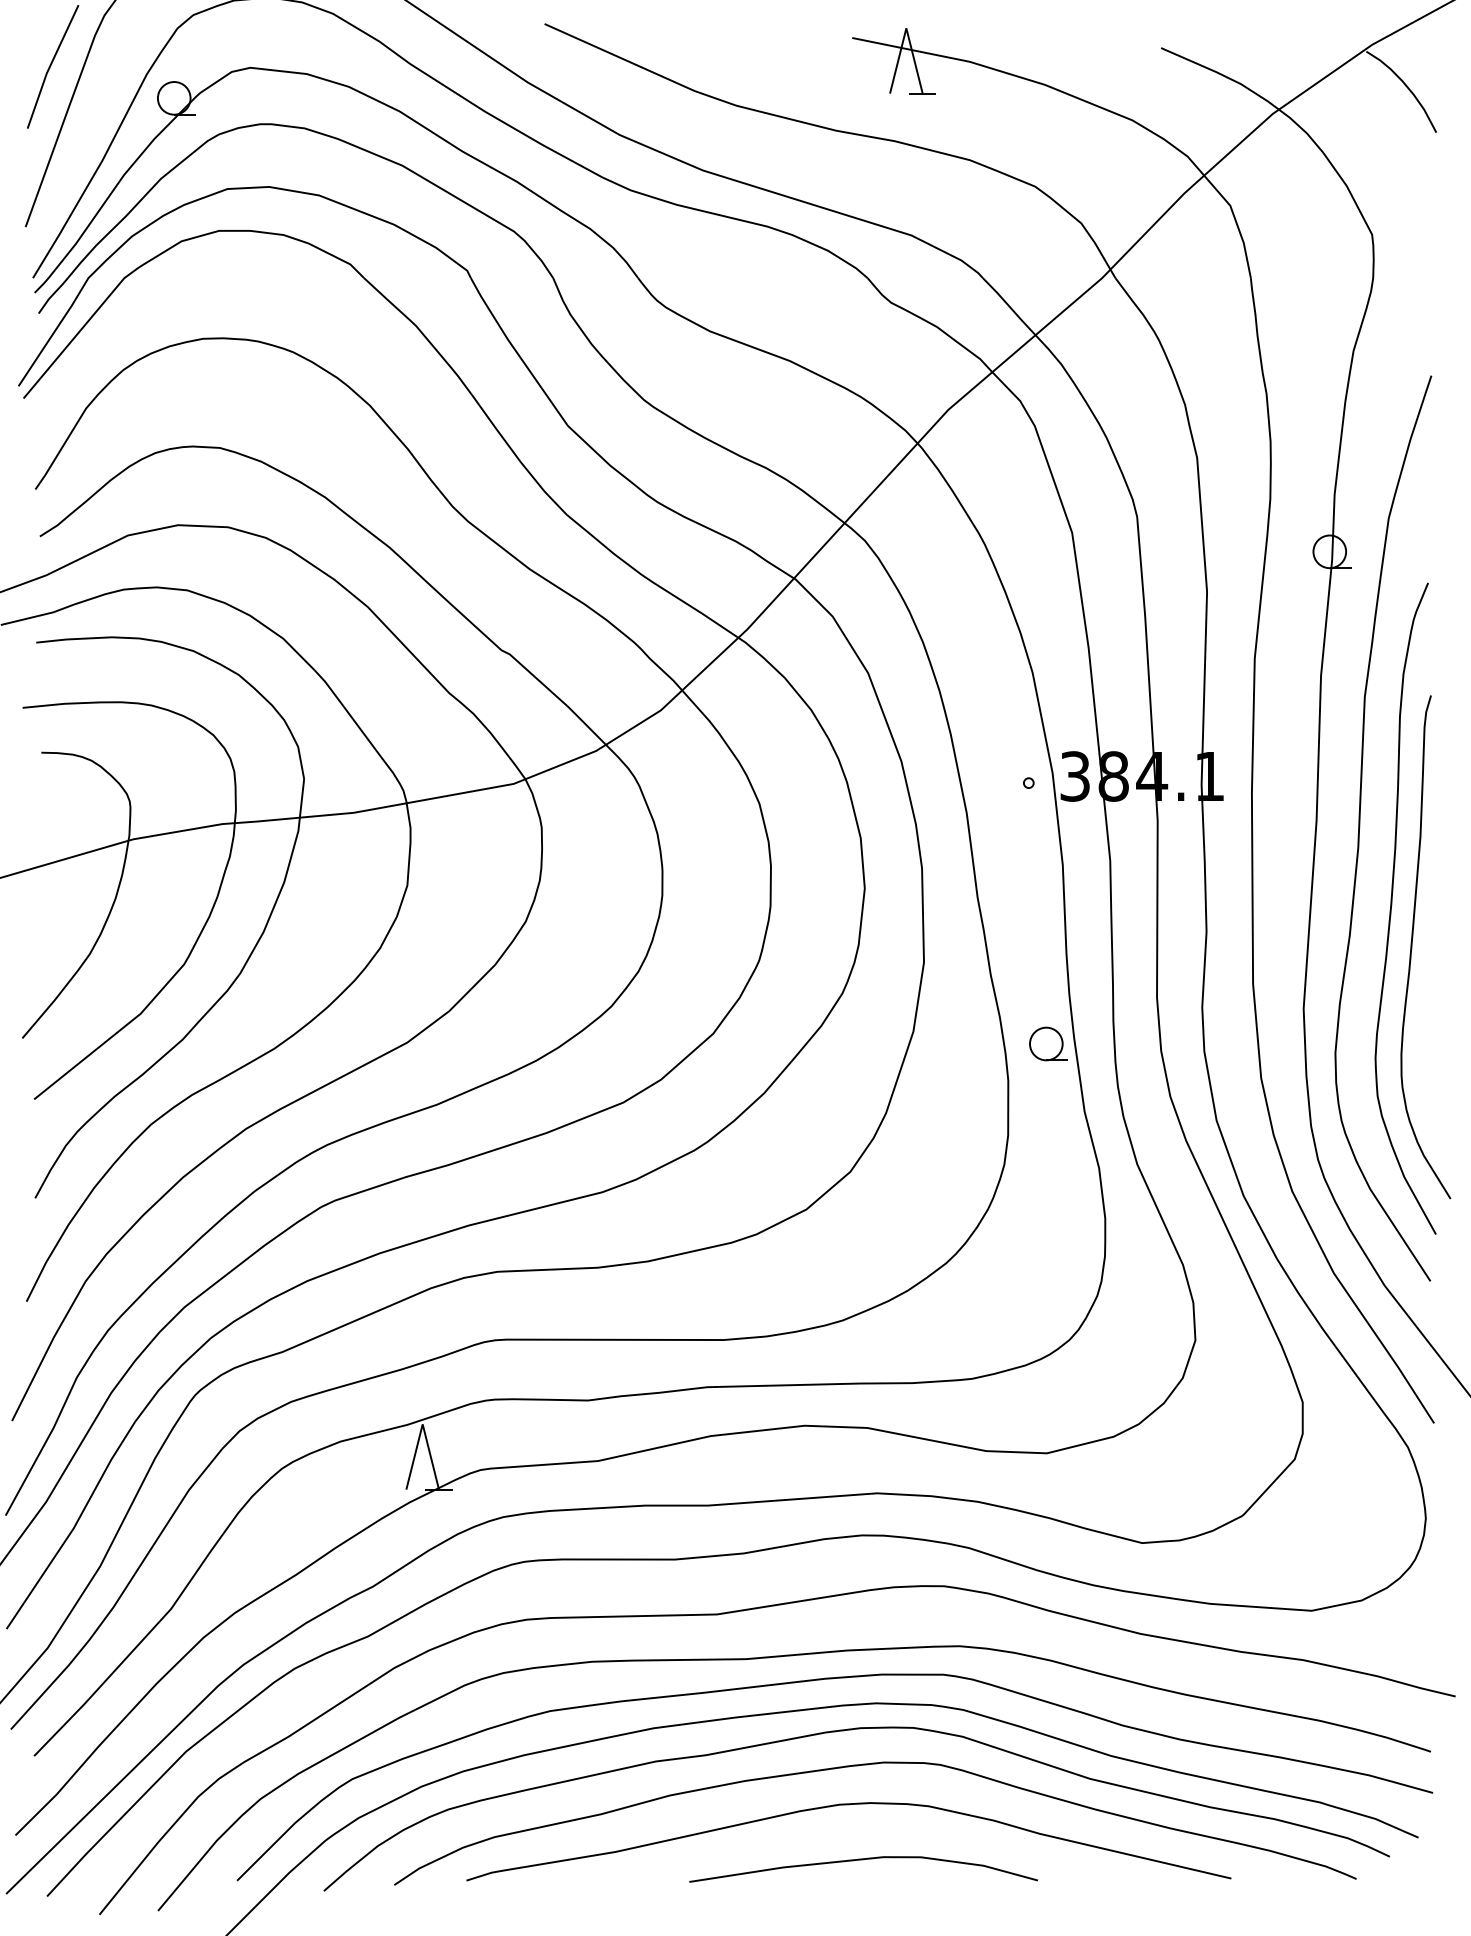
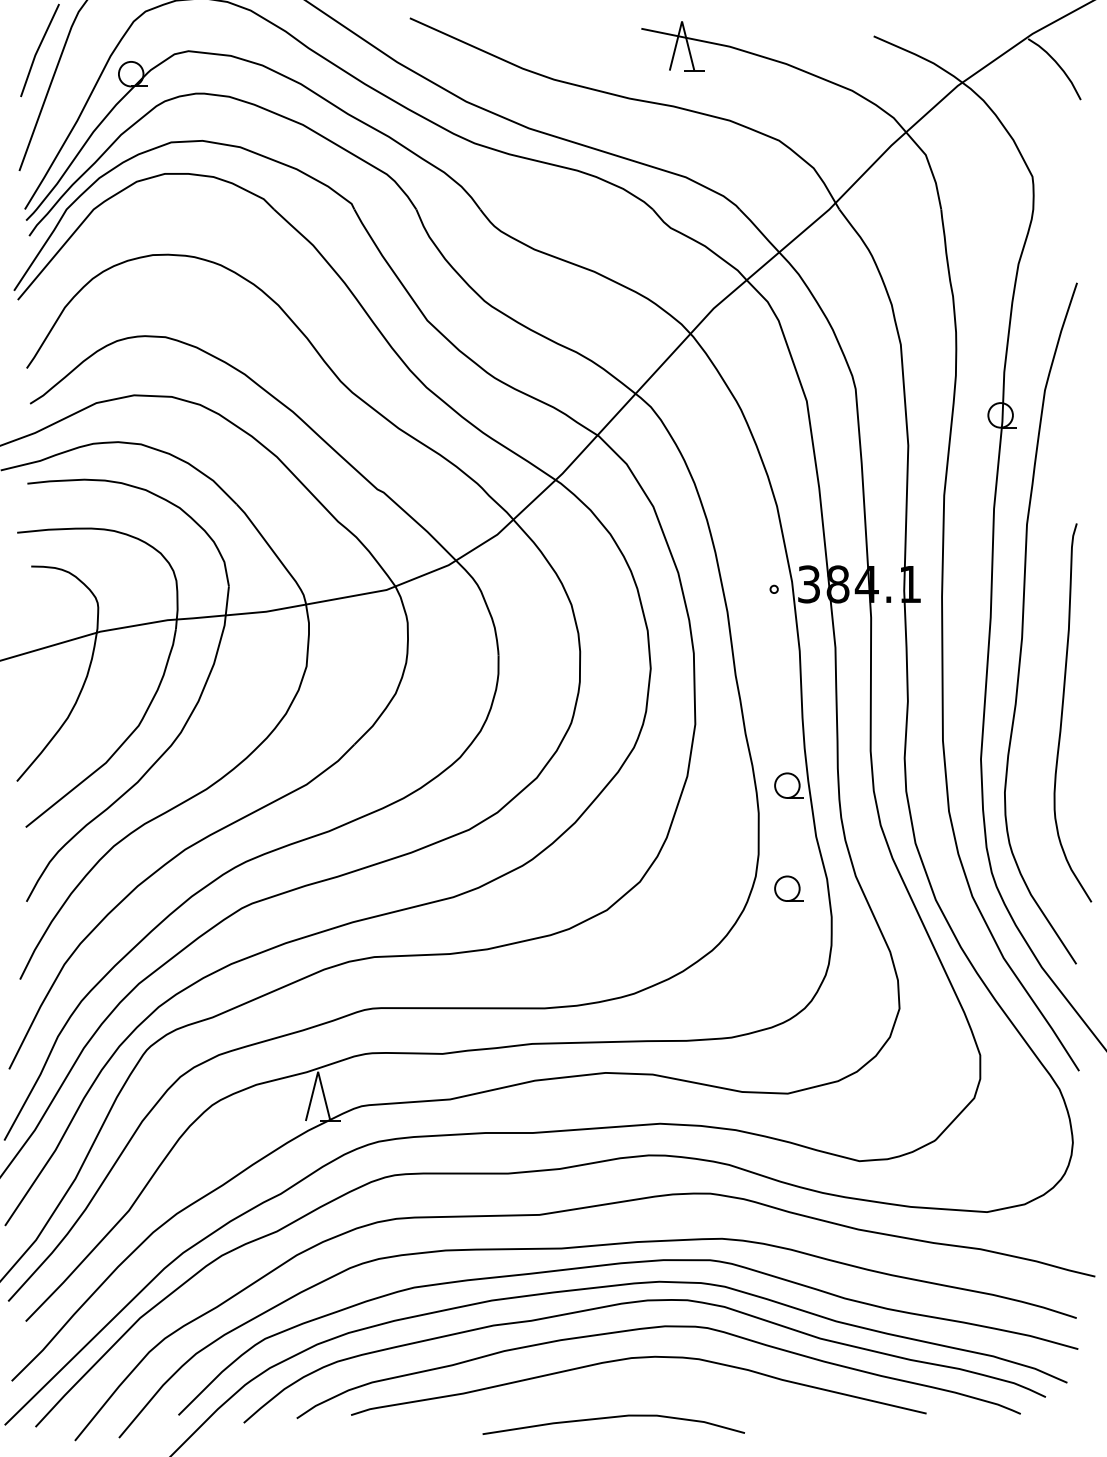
curve: (1392, 905) -> (1047, 681), removed
part: (1048, 1180) -> (789, 888), added
curve: (863, 1860) -> (613, 1418), moved

